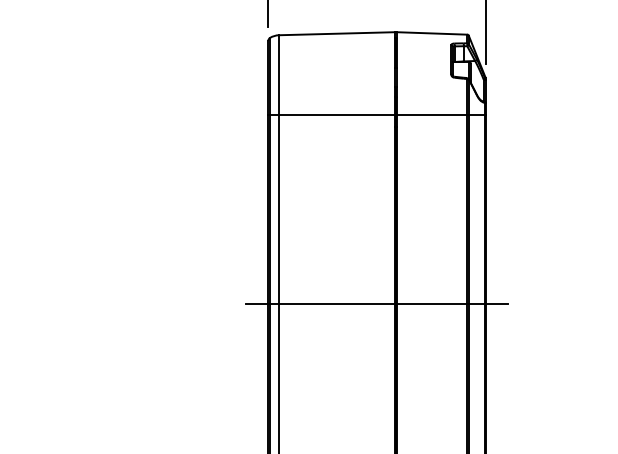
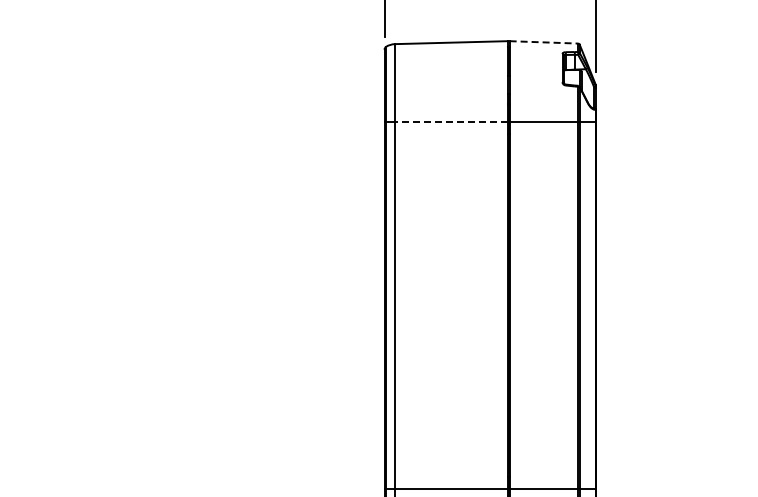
line: (432, 33) -> (544, 42), solid -> dashed
line: (336, 115) -> (450, 122), solid -> dashed
line: (376, 303) -> (489, 305), removed

